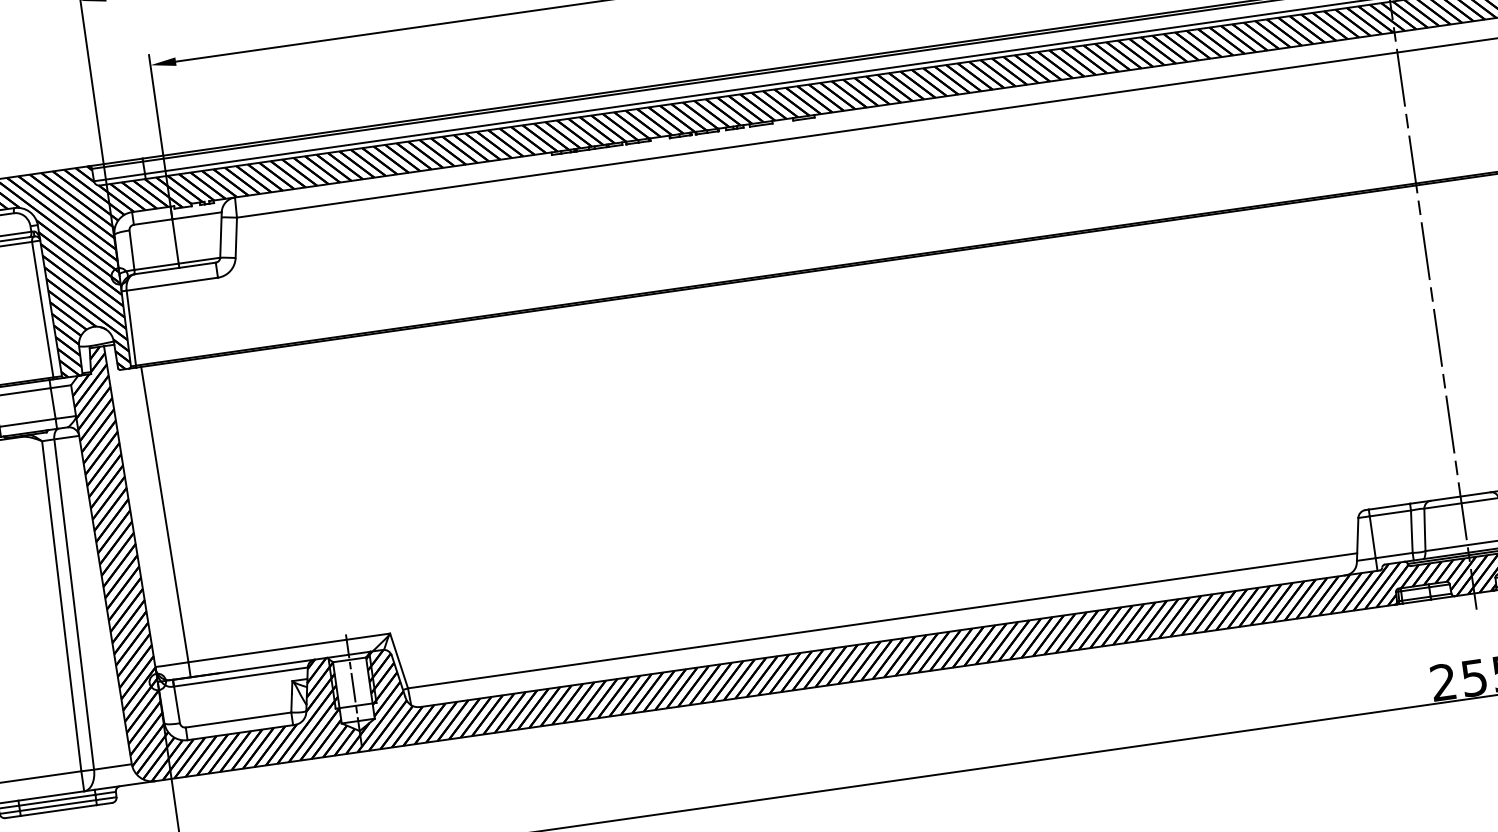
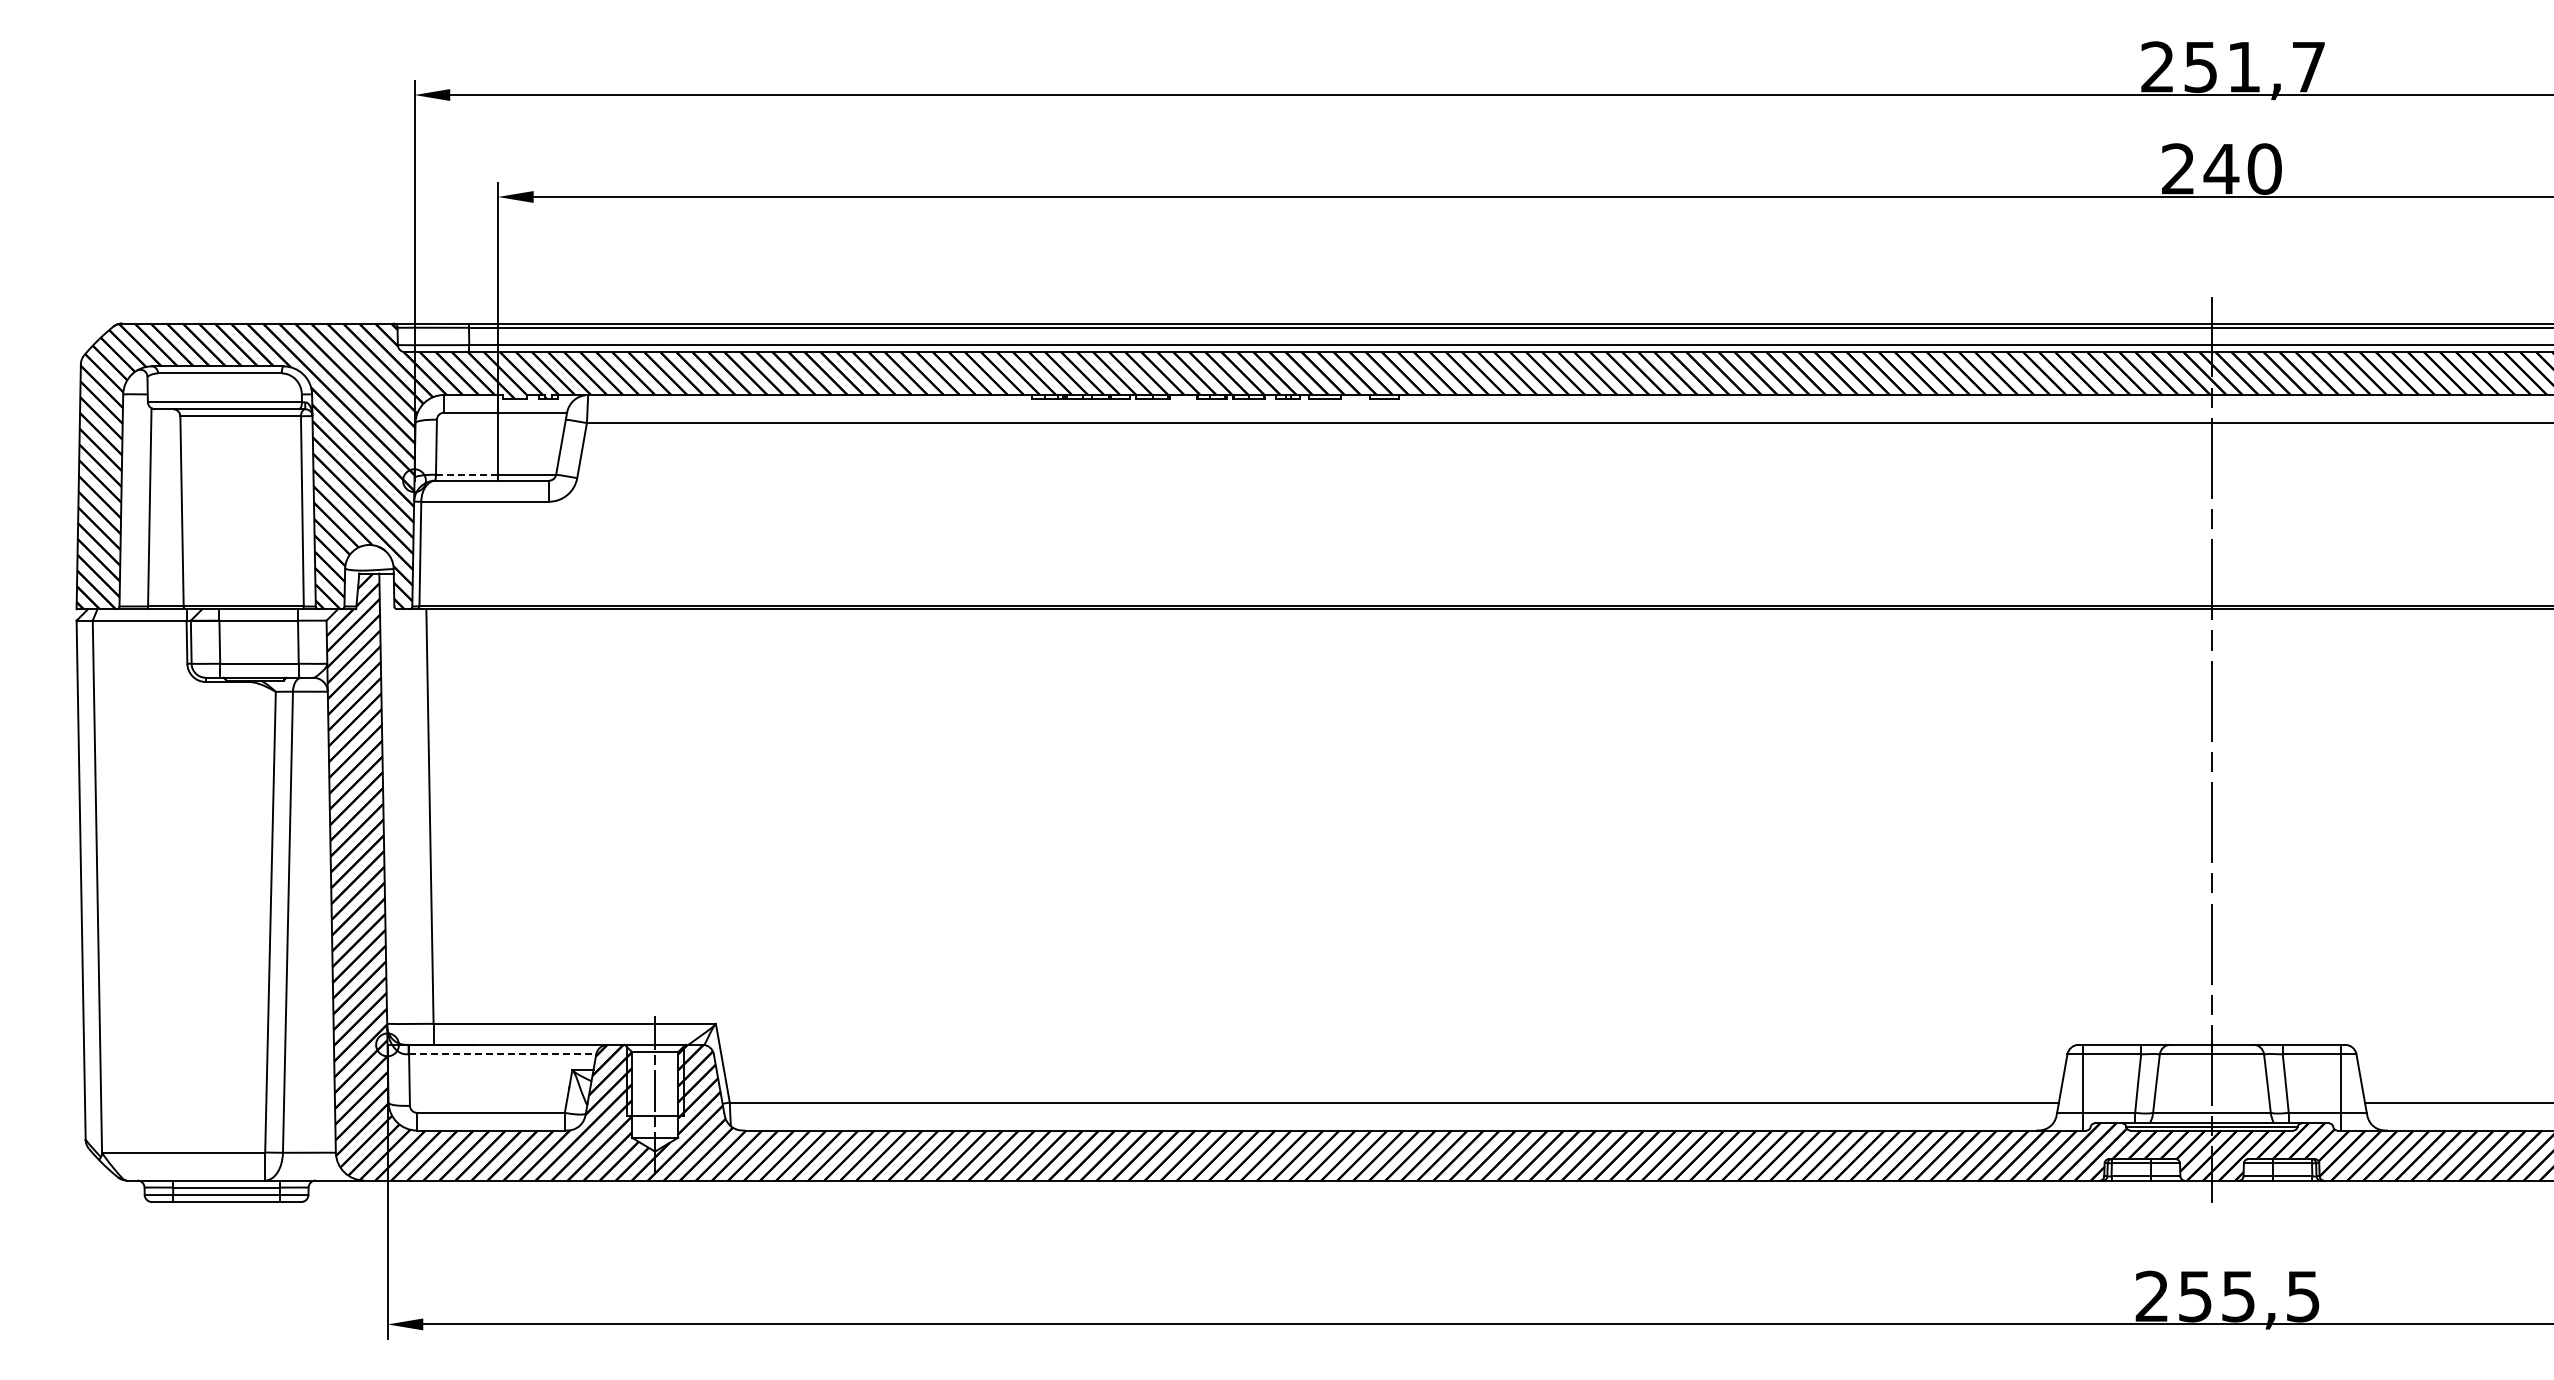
line: (156, 266) -> (466, 474), solid -> dashed
line: (240, 677) -> (502, 1054), solid -> dashed

